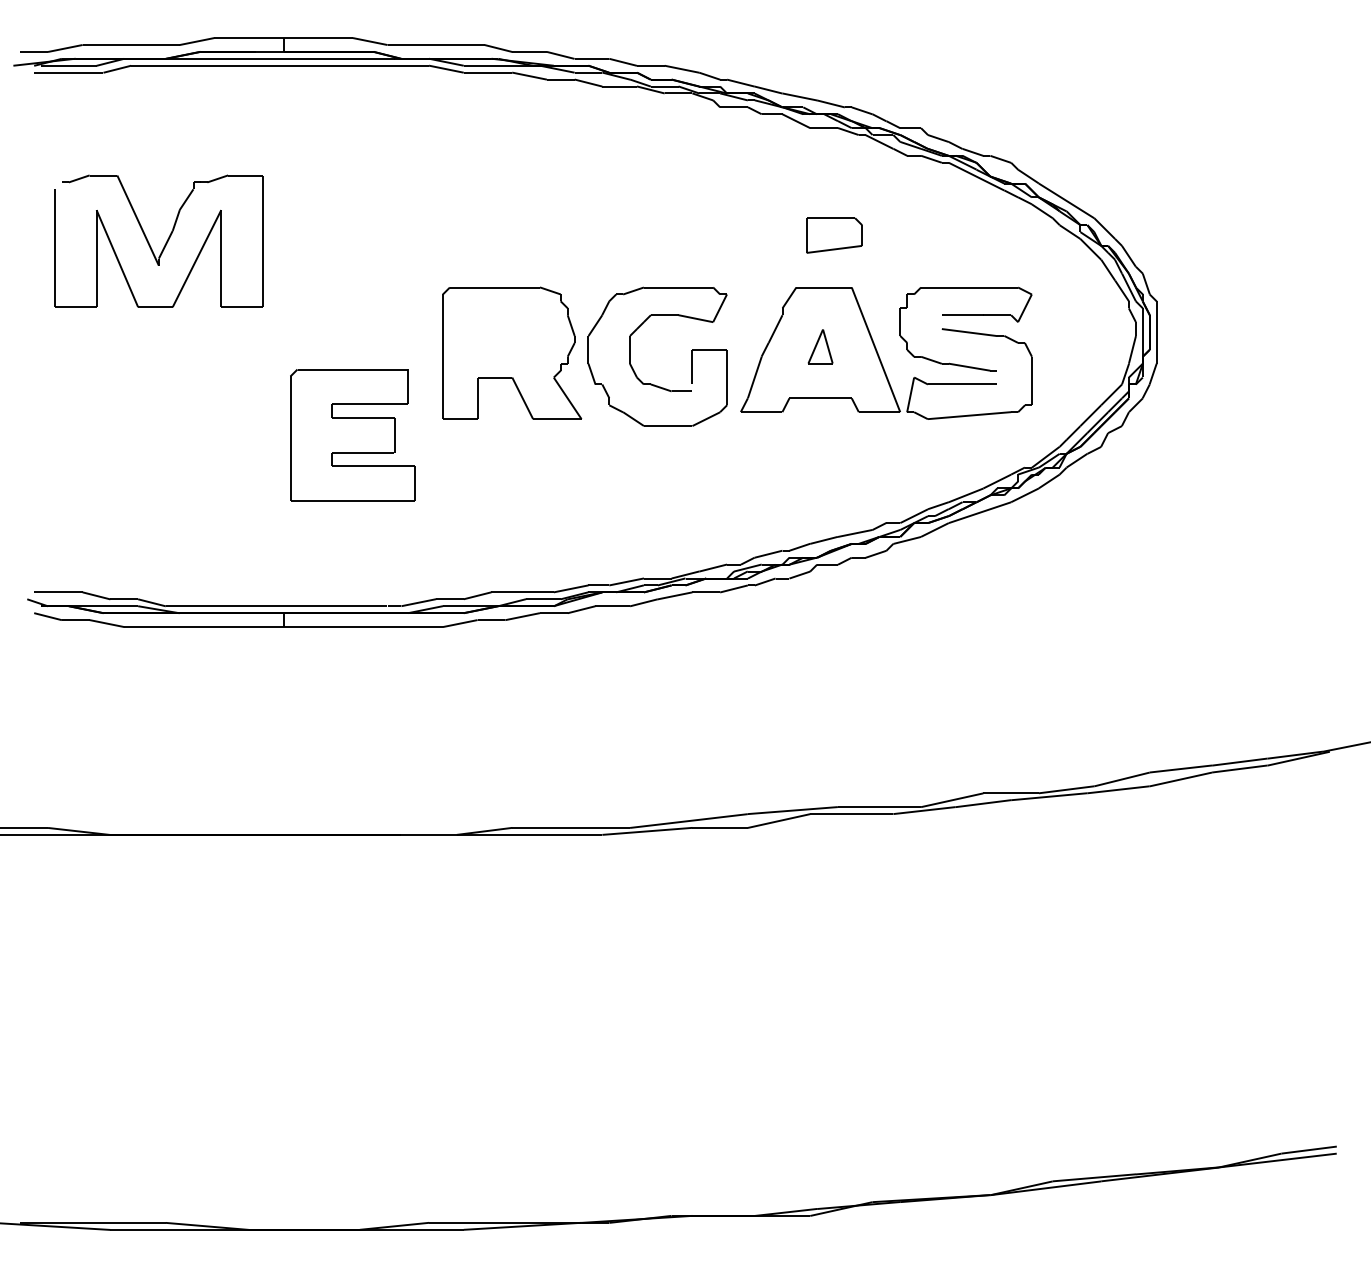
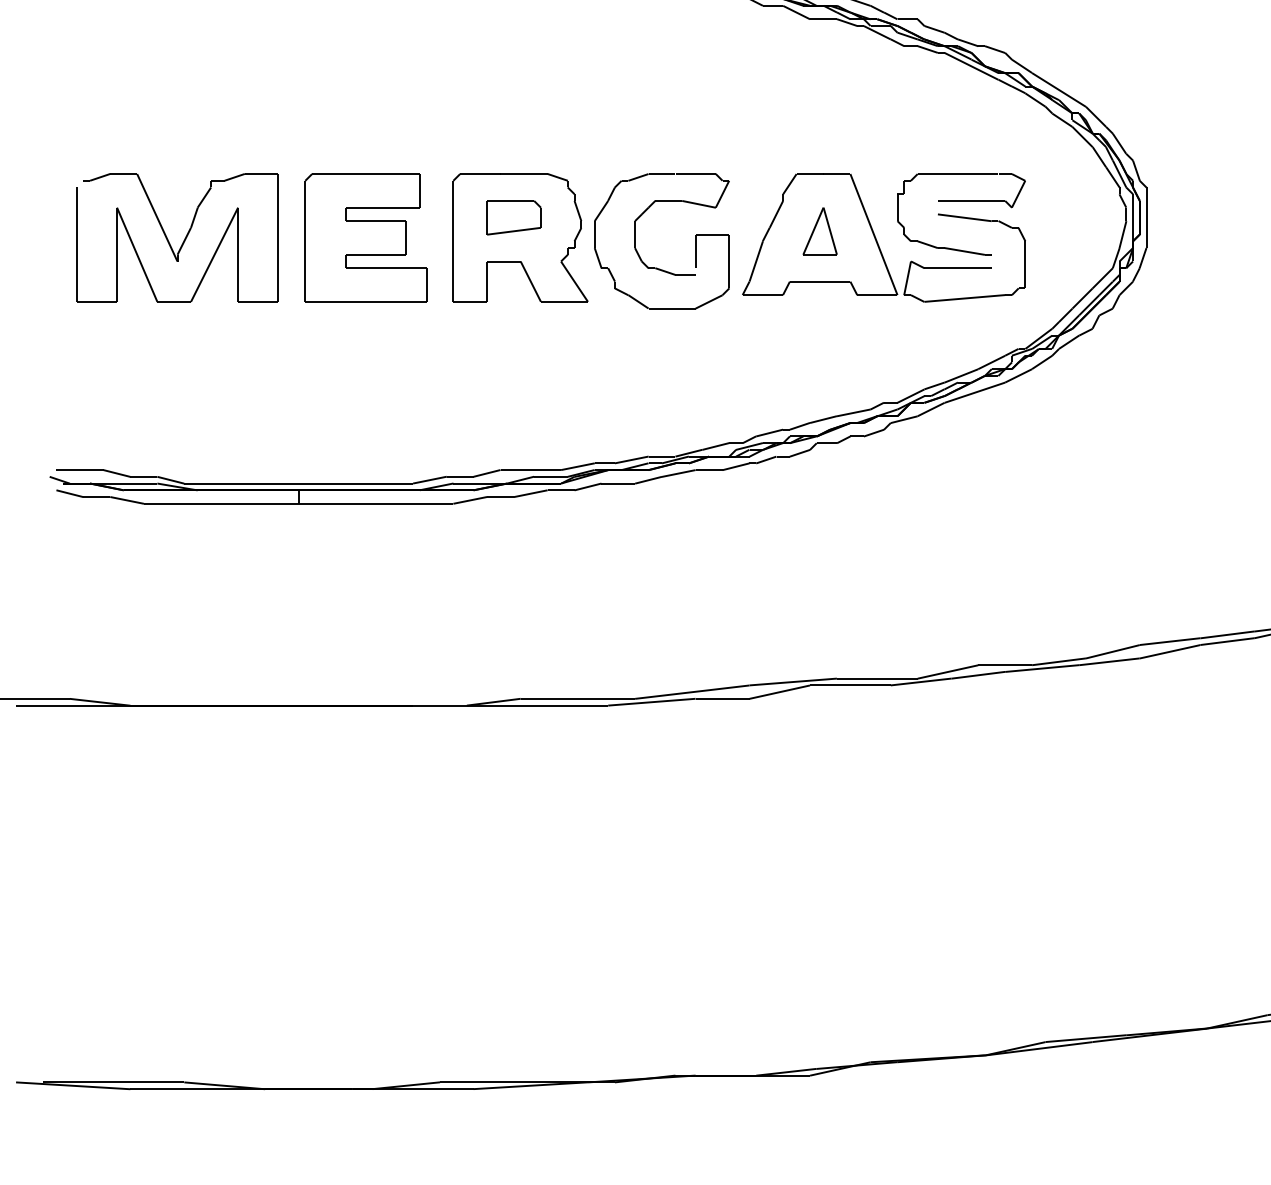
part: (834, 235) -> (514, 217), moved
part: (164, 244) -> (182, 241), moved
part: (820, 346) -> (820, 231), size x1.43
part: (352, 435) -> (365, 238), moved

